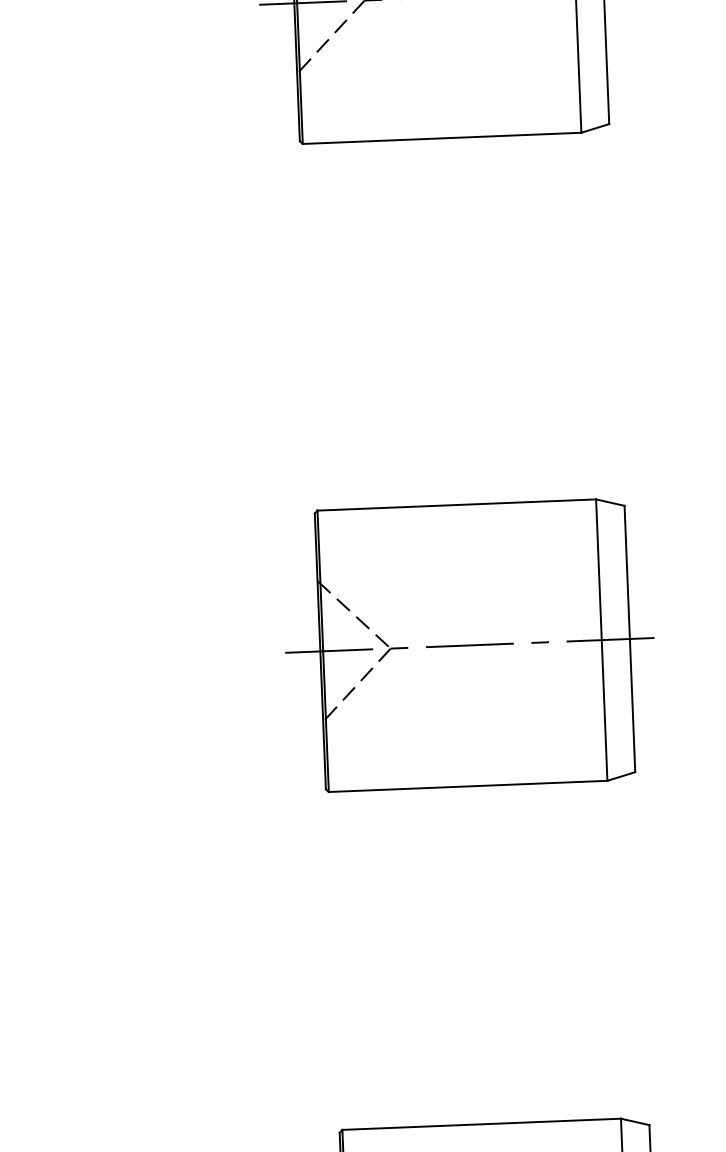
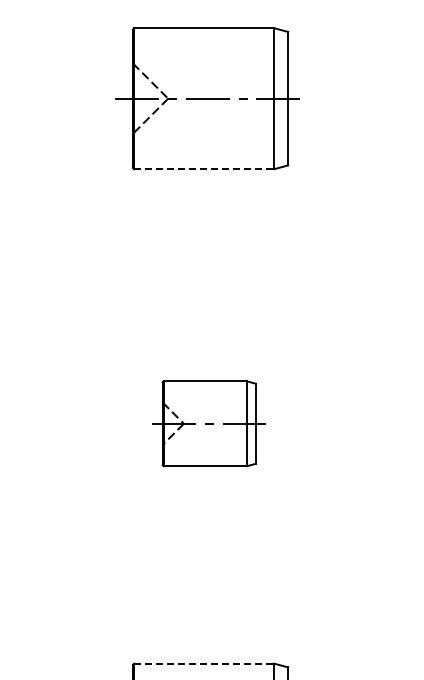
line: (442, 138) -> (204, 169), solid -> dashed
part: (469, 645) -> (207, 423), size x0.6
line: (482, 1124) -> (204, 663), solid -> dashed

